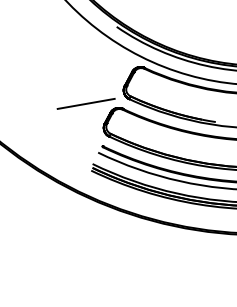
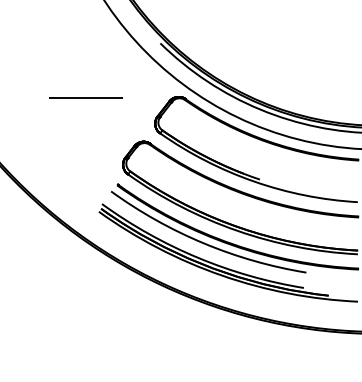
line: (85, 103) -> (85, 97), moved

